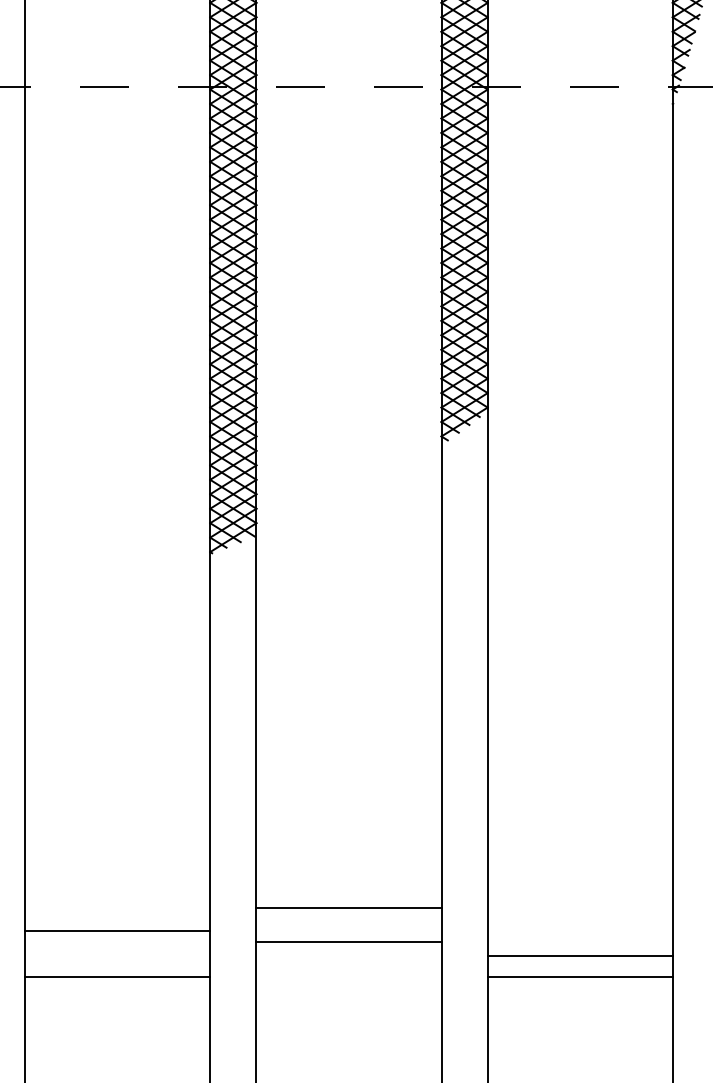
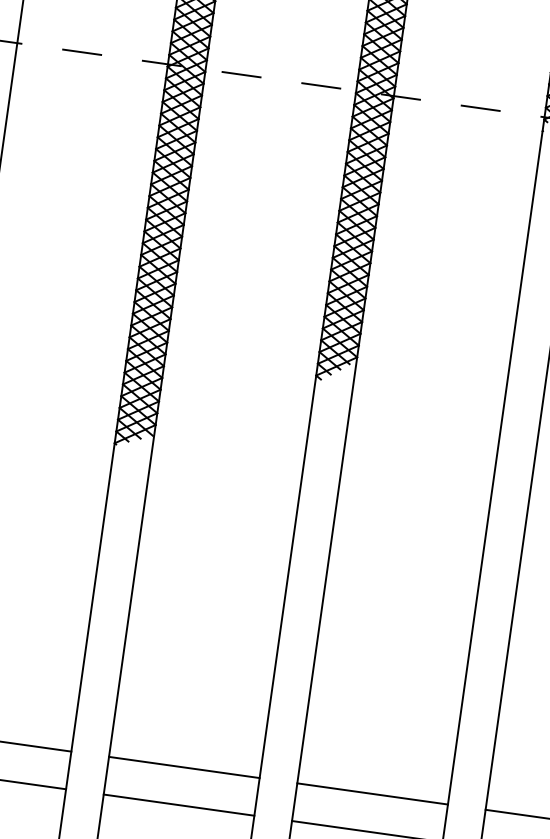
line: (348, 907) -> (183, 767), moved
line: (348, 942) -> (178, 805), moved
line: (579, 955) -> (372, 793), moved

